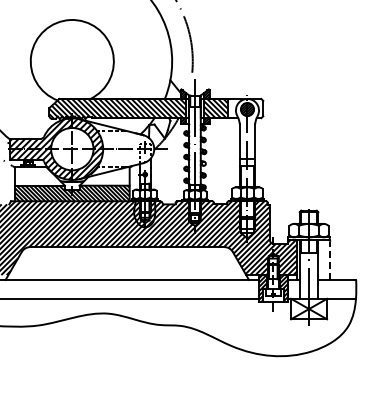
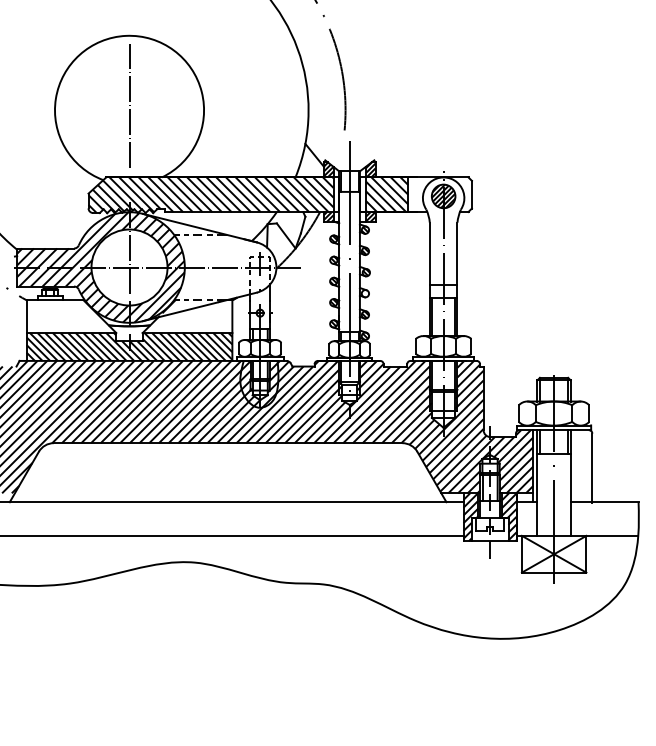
line: (72, 58) -> (129, 104), added
line: (330, 260) -> (592, 467), dashed -> solid

